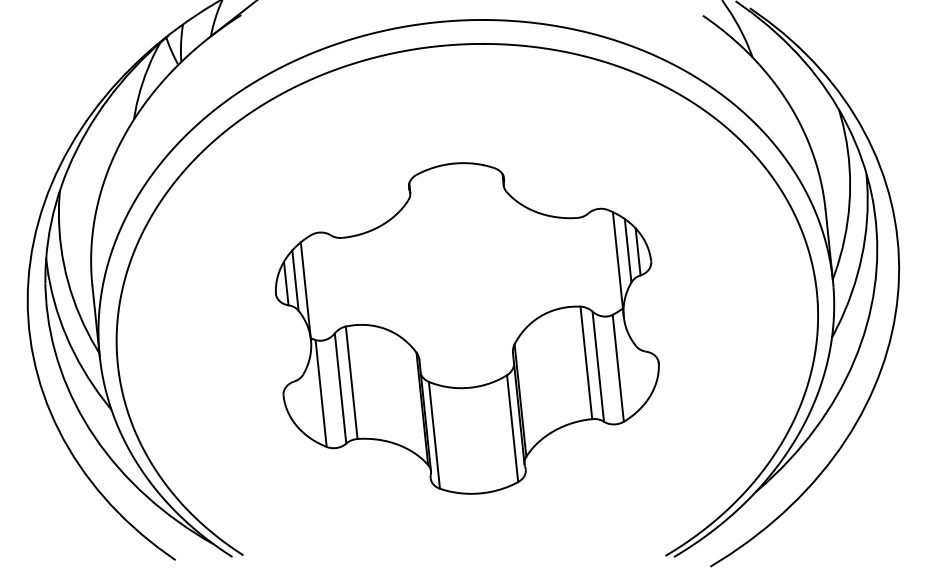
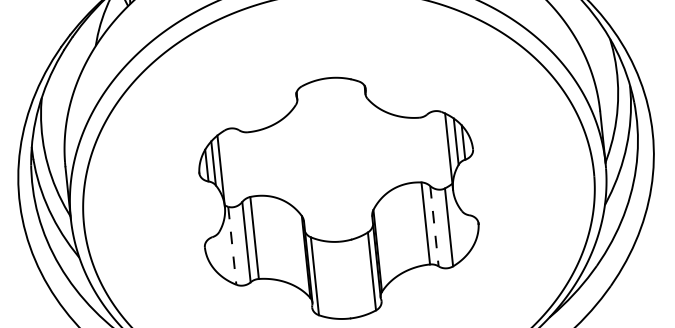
line: (598, 367) -> (434, 226), solid -> dashed
line: (321, 393) -> (232, 245), solid -> dashed

